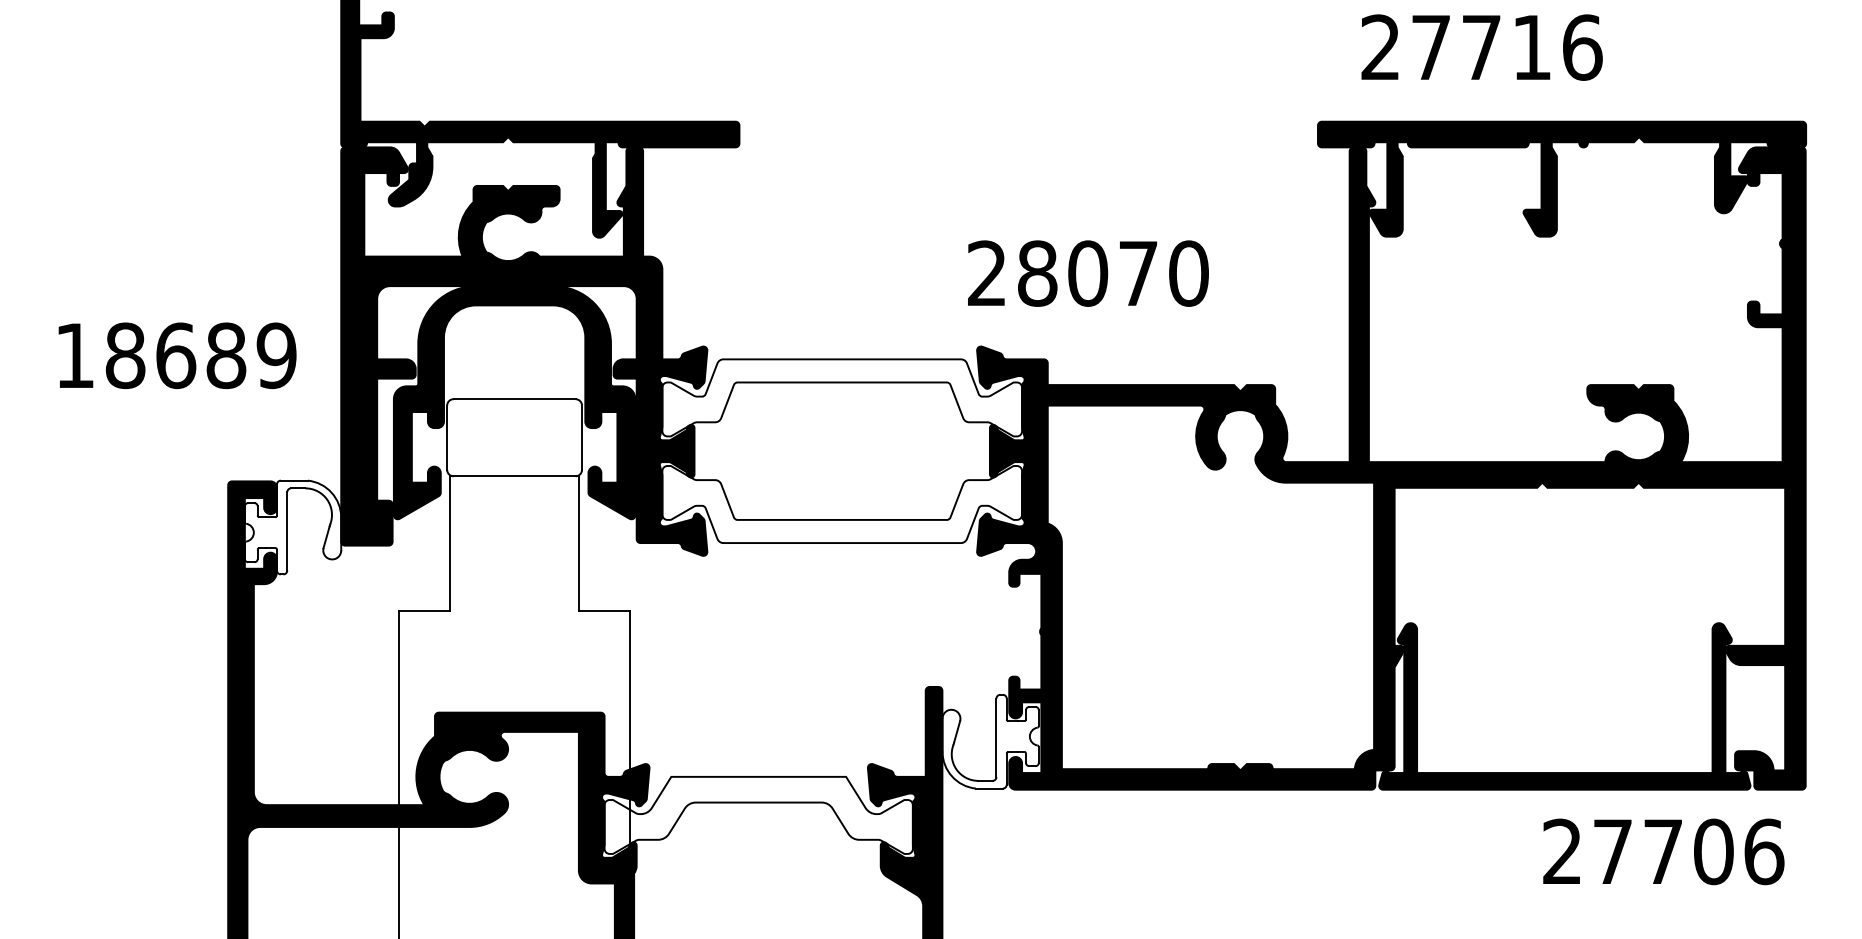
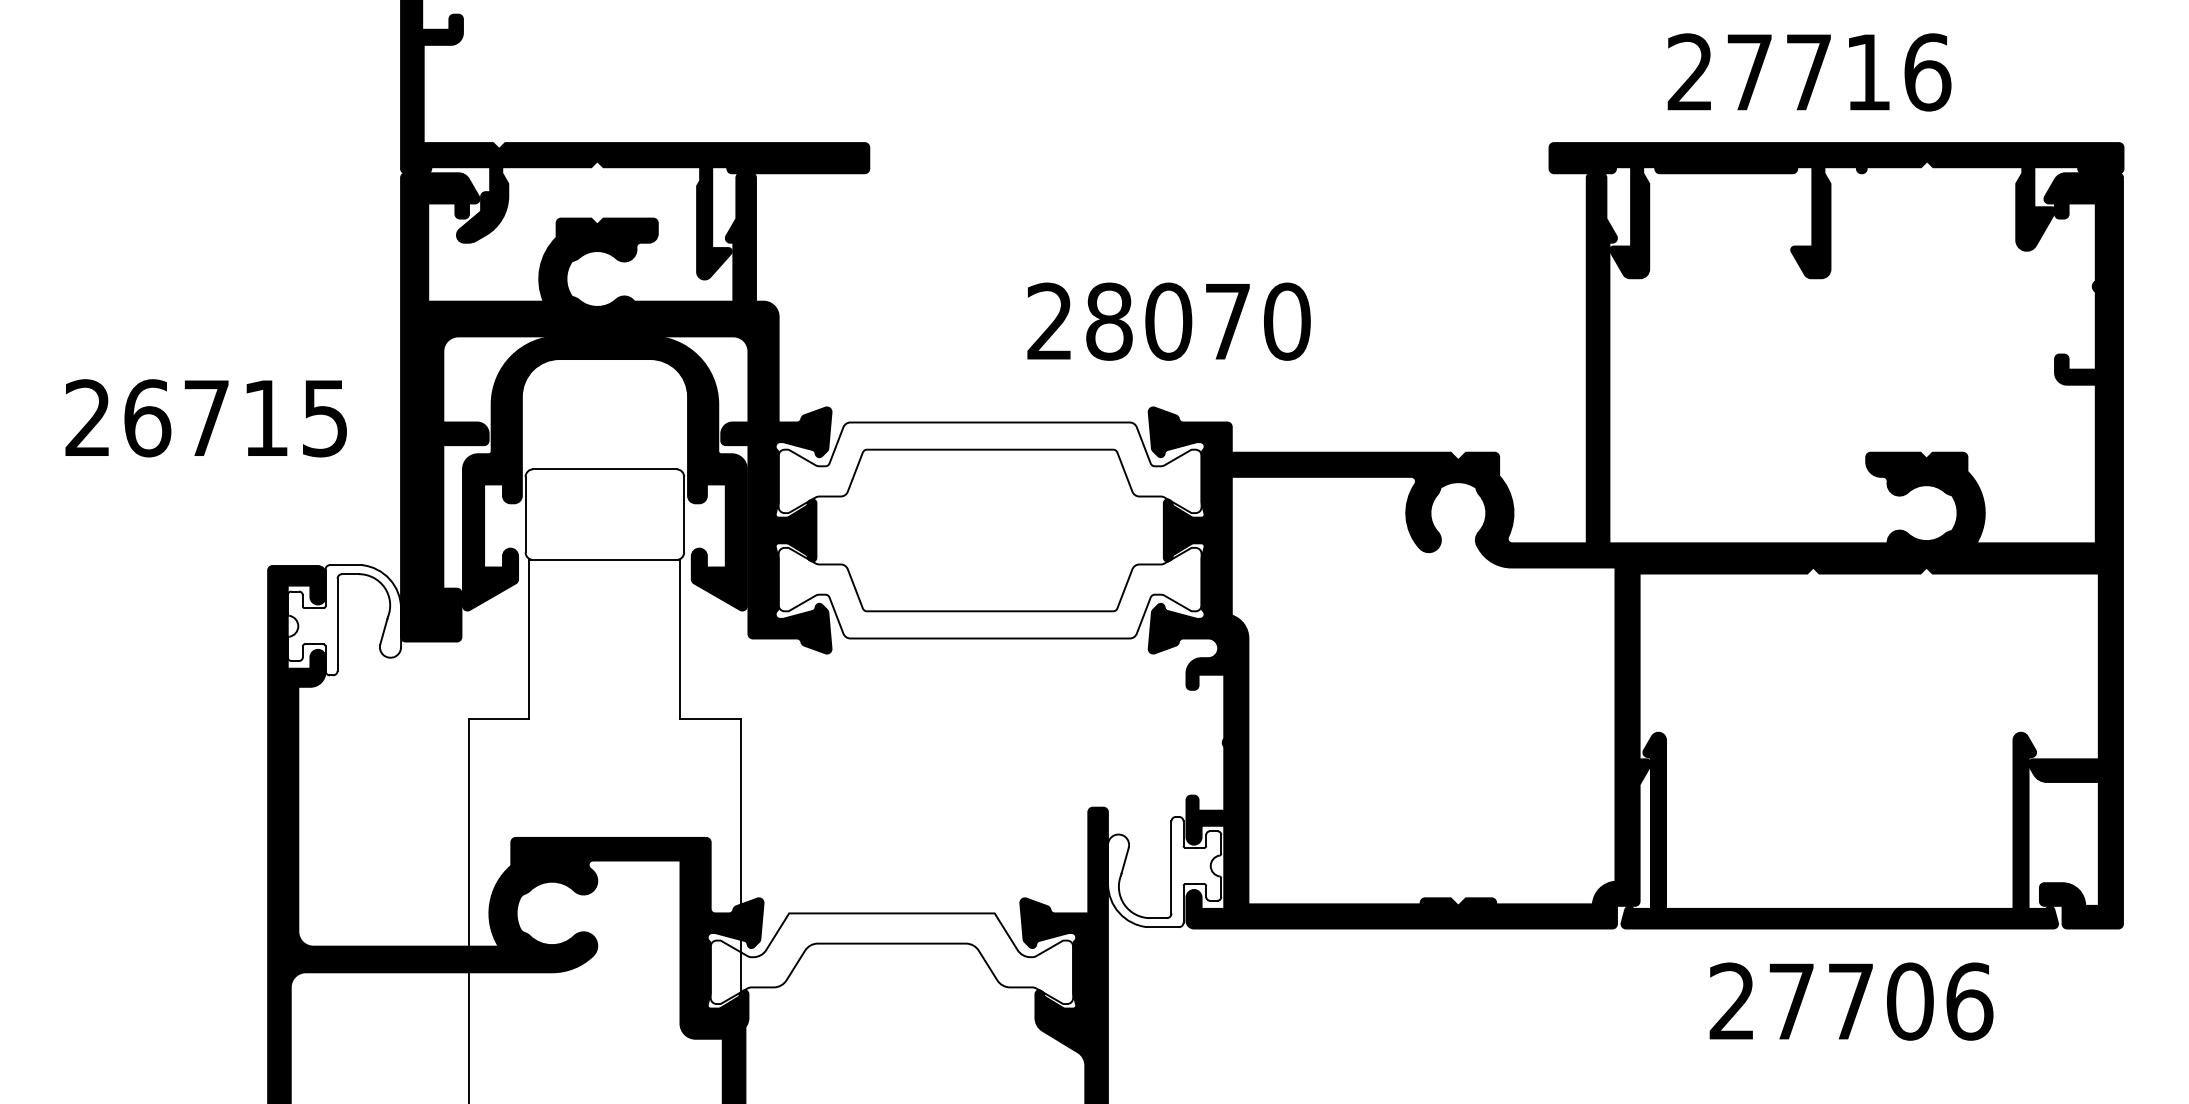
text: (1481, 47) -> (1808, 72), moved
text: (1088, 273) -> (1169, 321), moved
text: (175, 355) -> (206, 417), 18689 -> 26715
text: (1663, 851) -> (1851, 1001), moved

